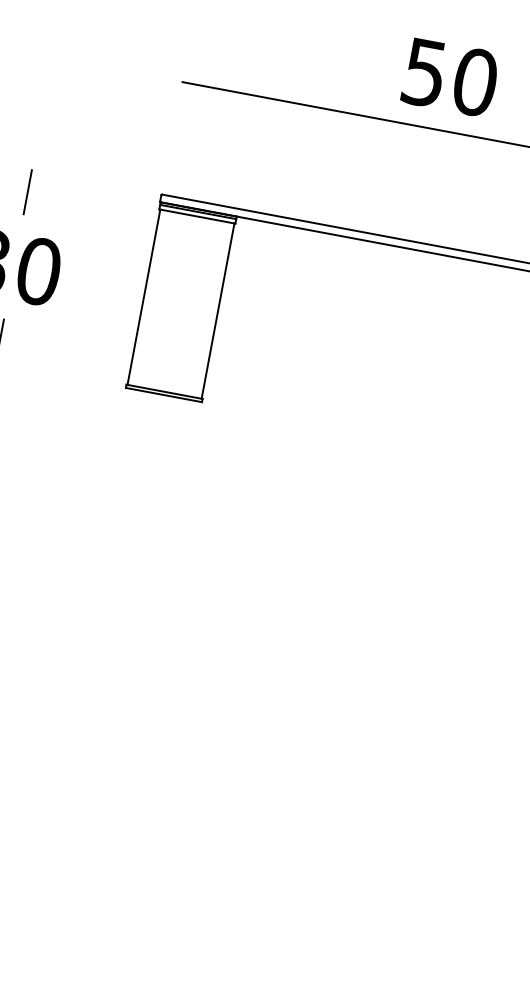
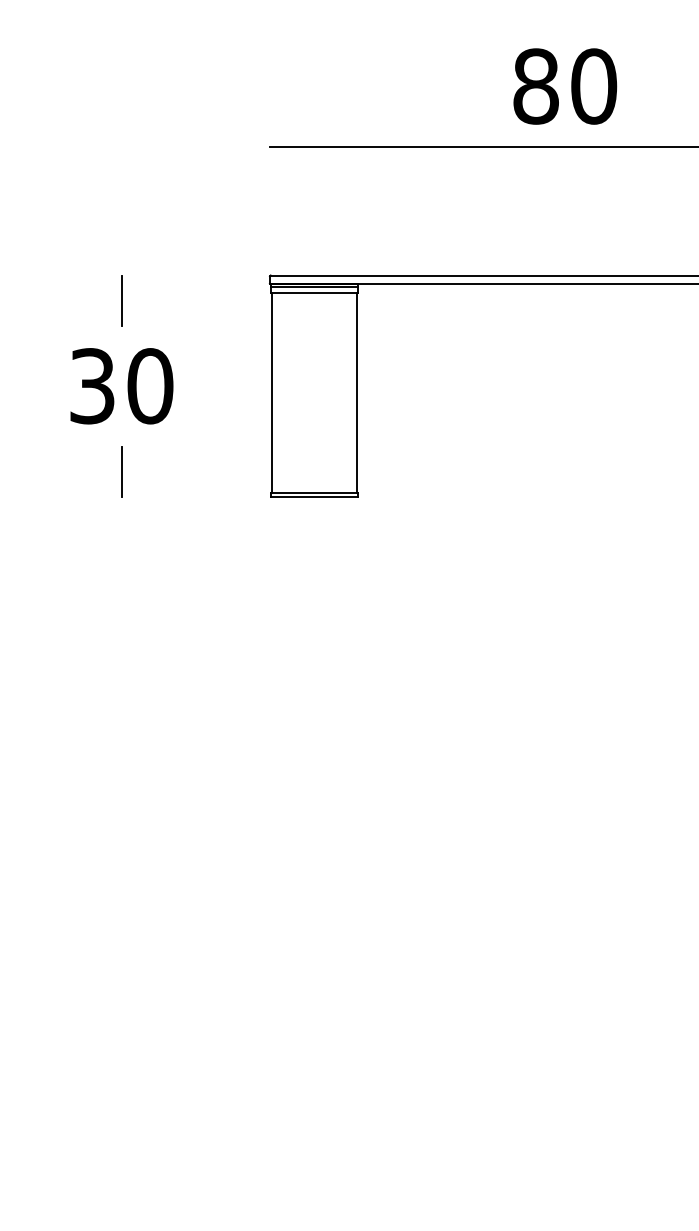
text: (424, 72) -> (535, 86), 50 -> 80

